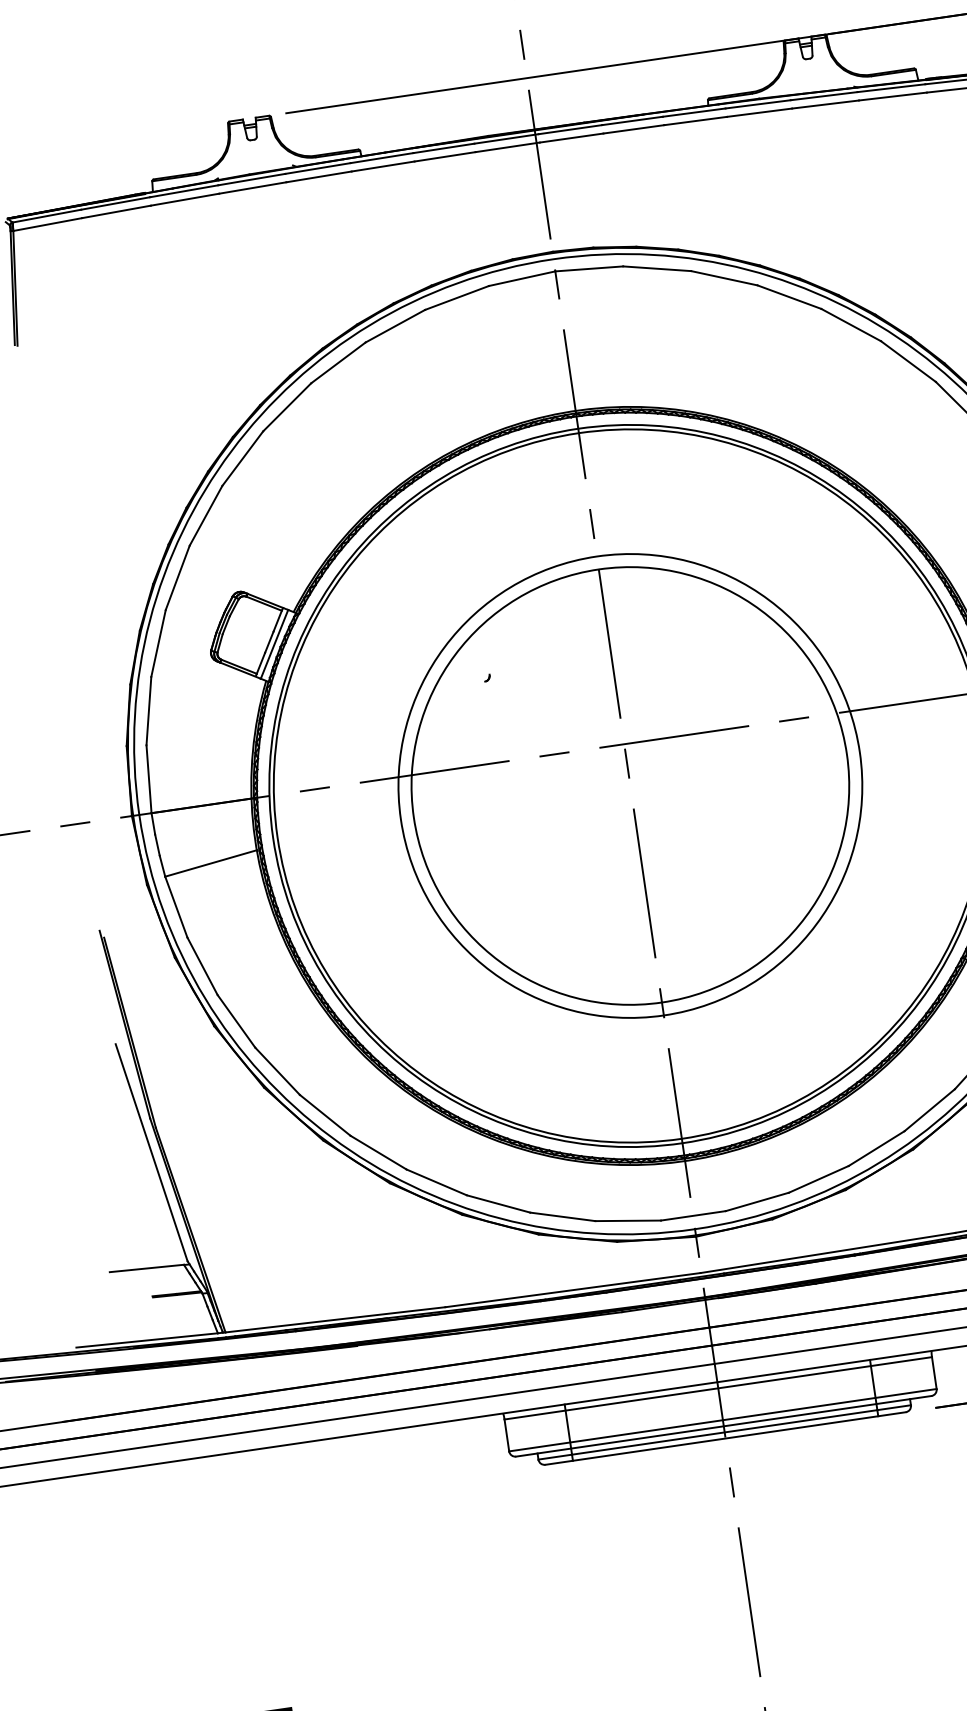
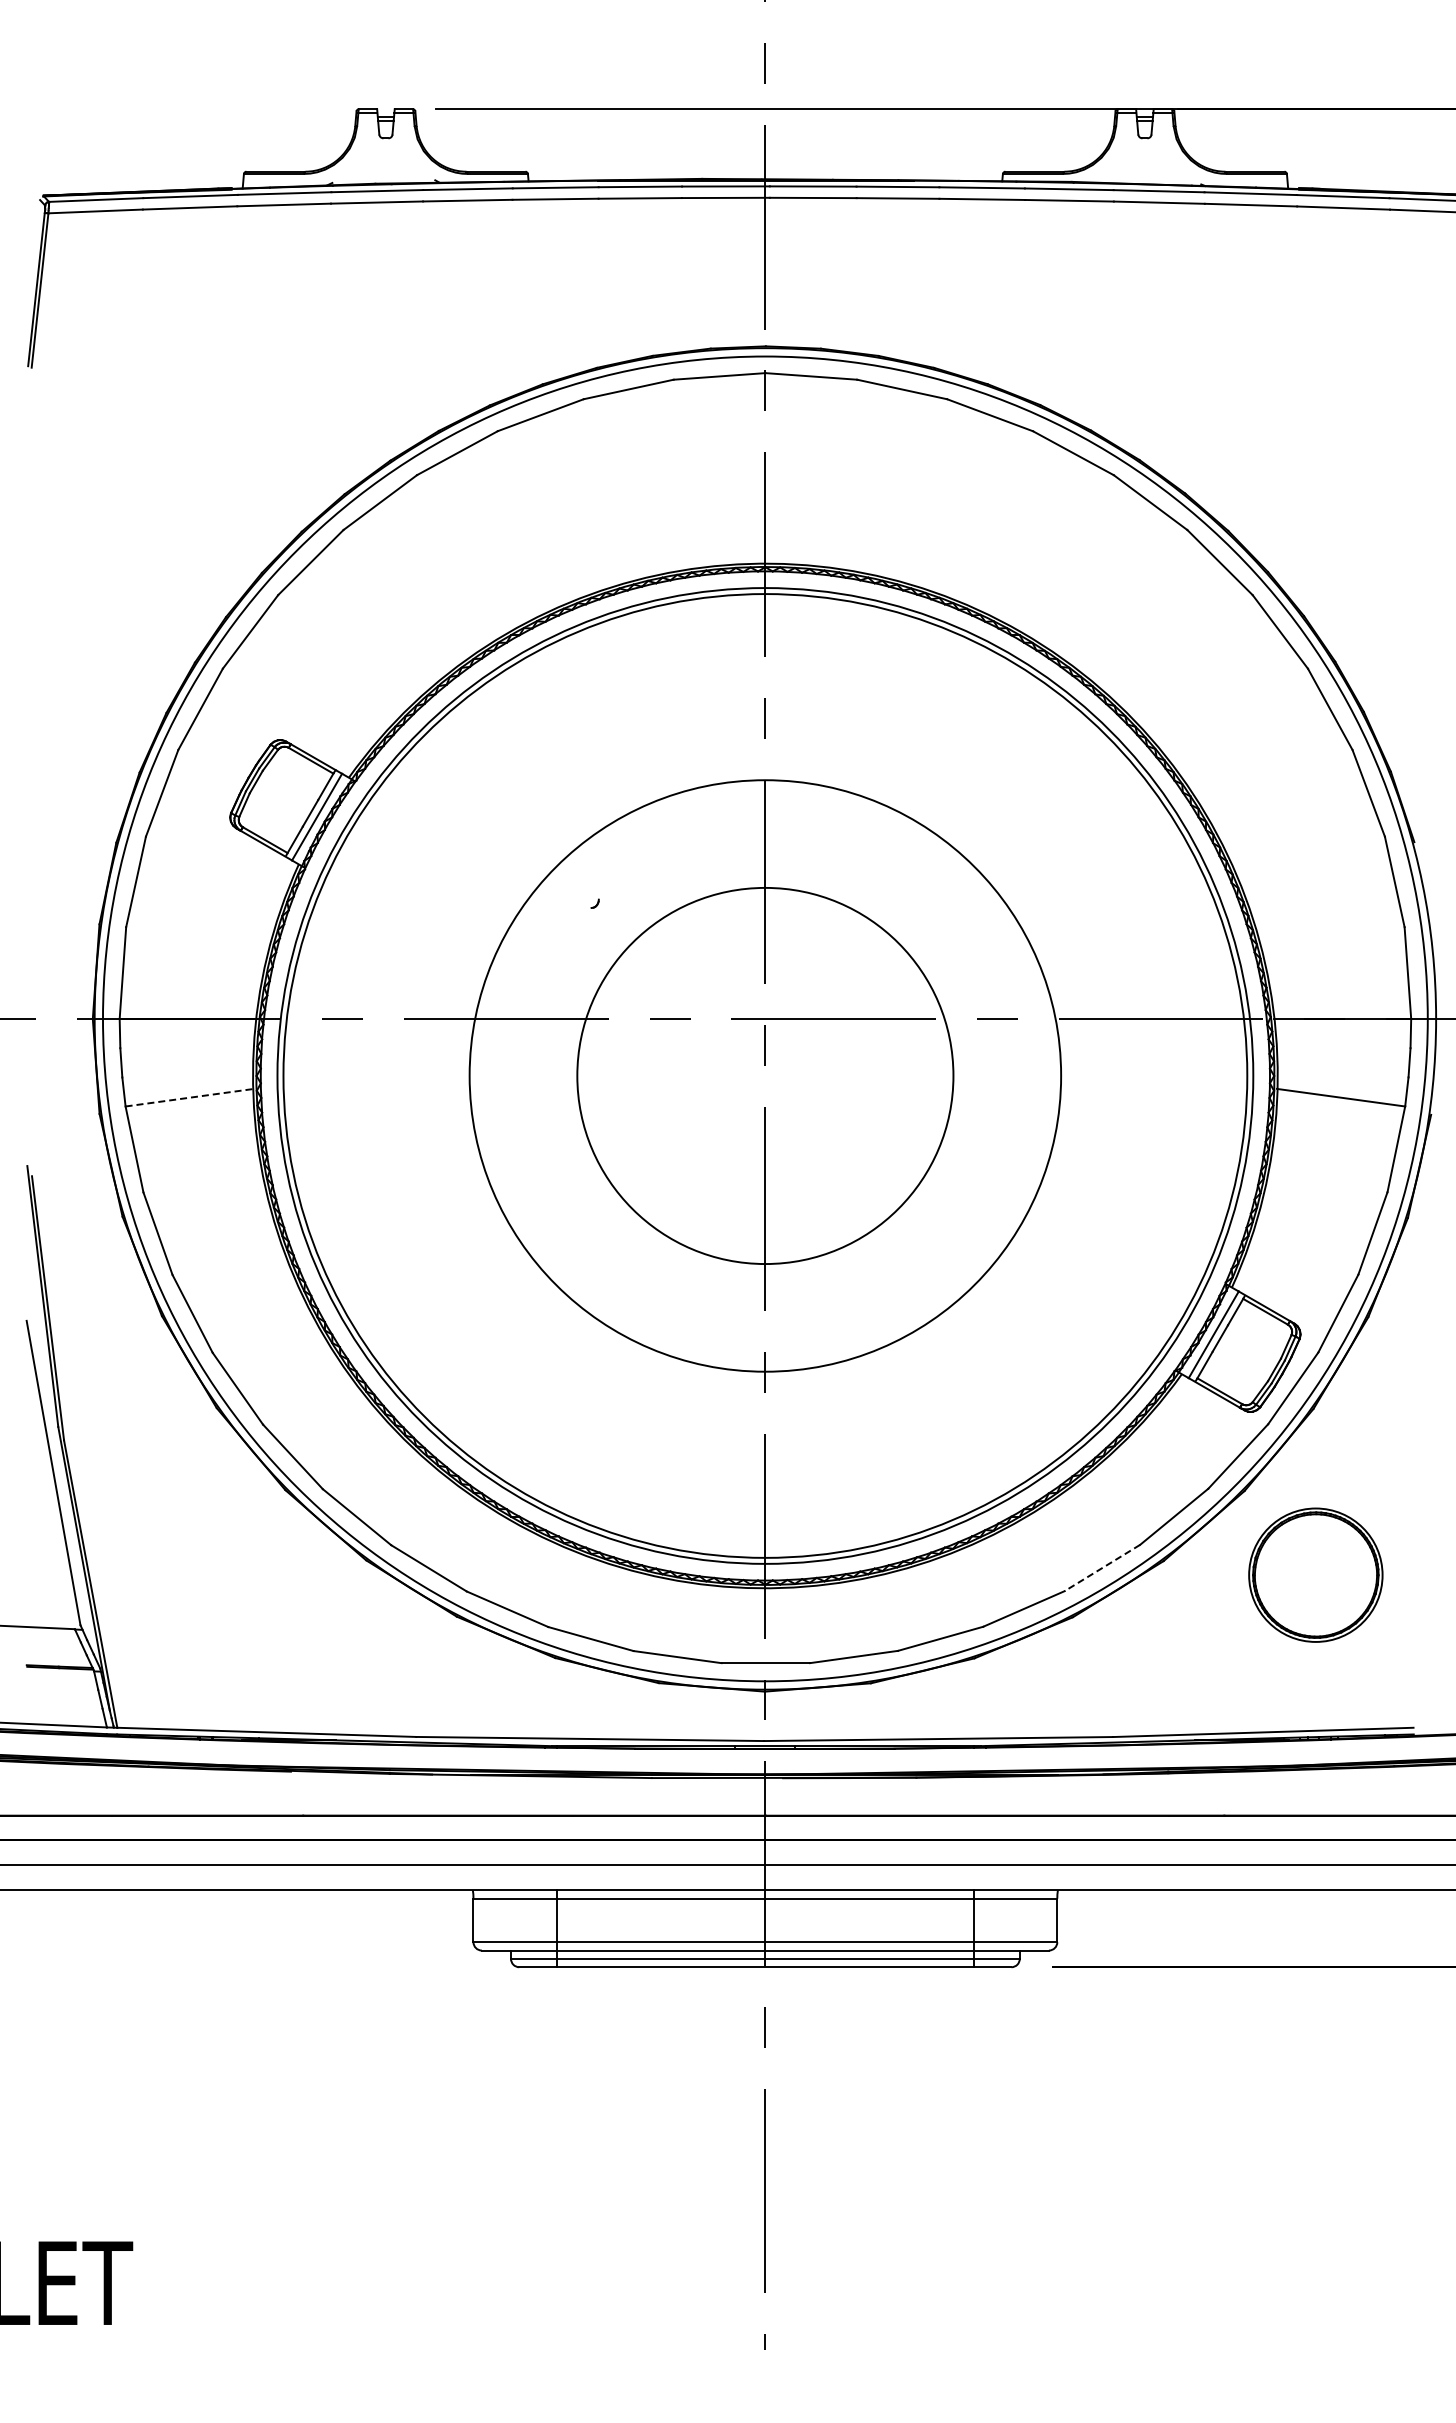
circle: (629, 785) -> (764, 1075), size x0.6
line: (211, 863) -> (189, 1097), solid -> dashed
line: (929, 1110) -> (1101, 1568), solid -> dashed

